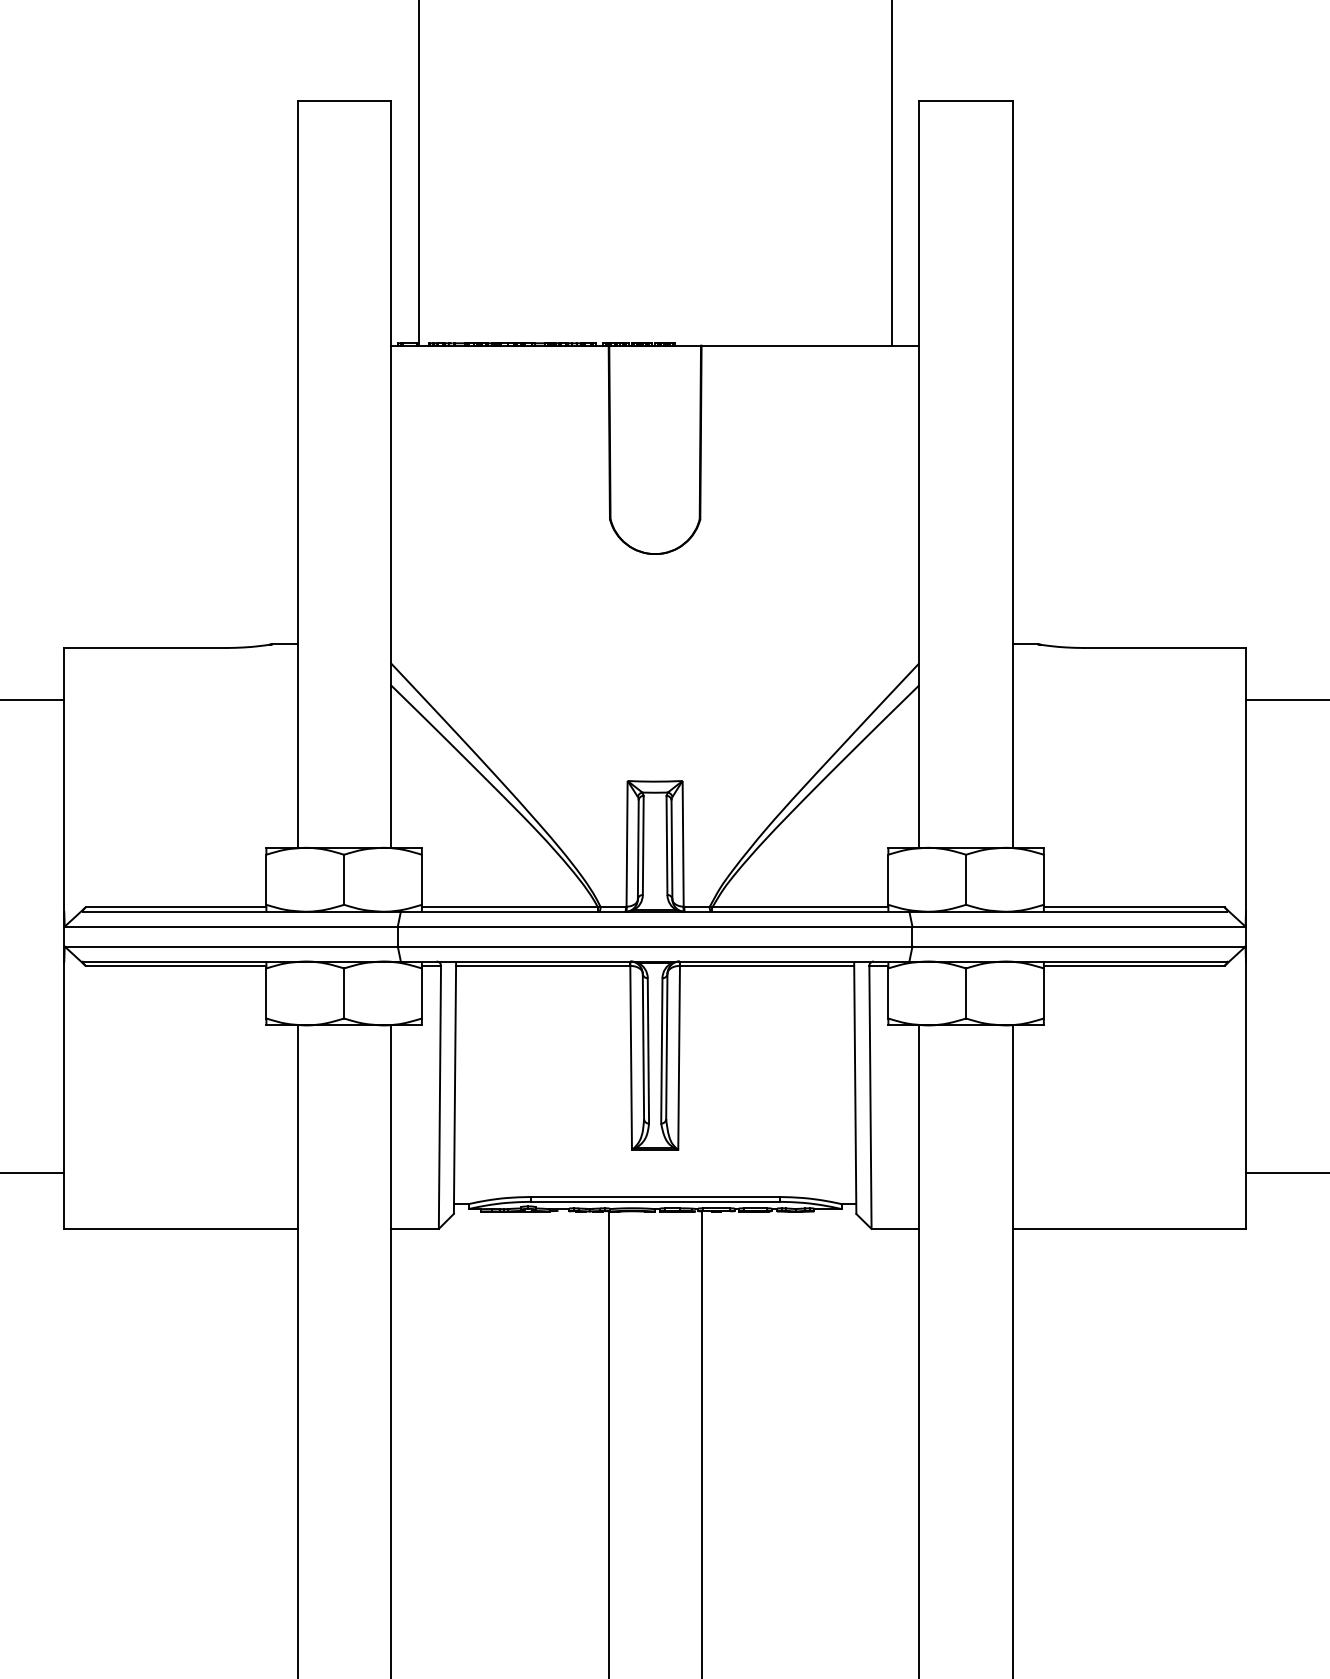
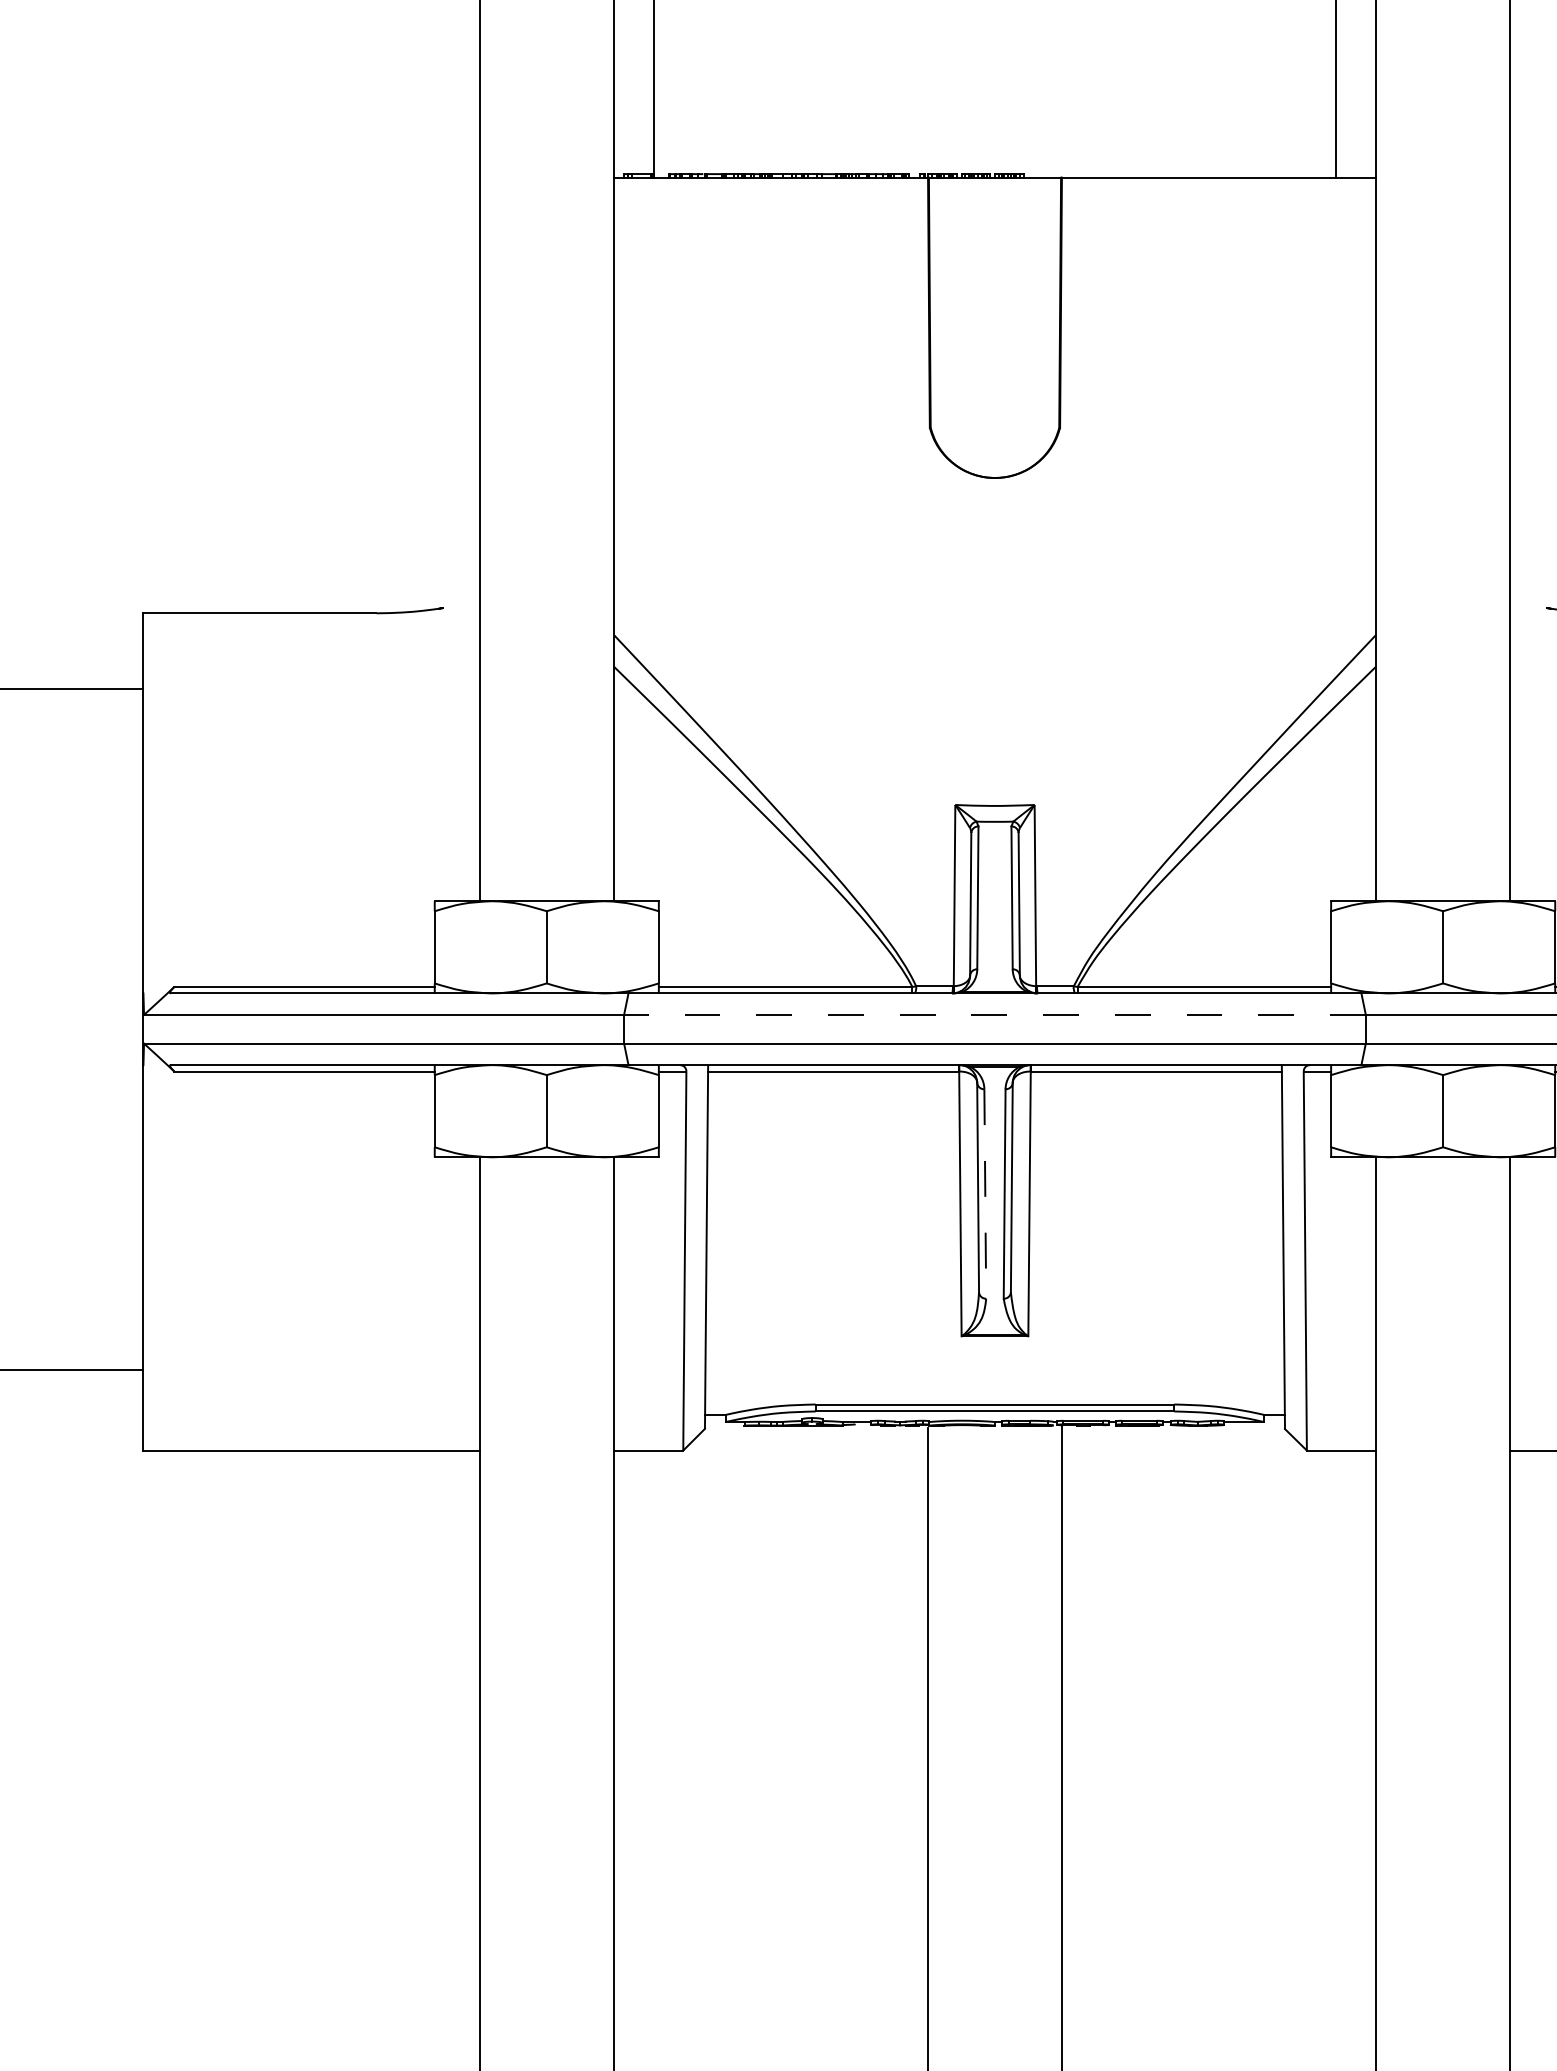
line: (284, 644) -> (460, 608), removed
line: (1024, 644) -> (1527, 608), removed
line: (654, 926) -> (994, 1014), solid -> dashed
line: (648, 1050) -> (985, 1193), solid -> dashed

